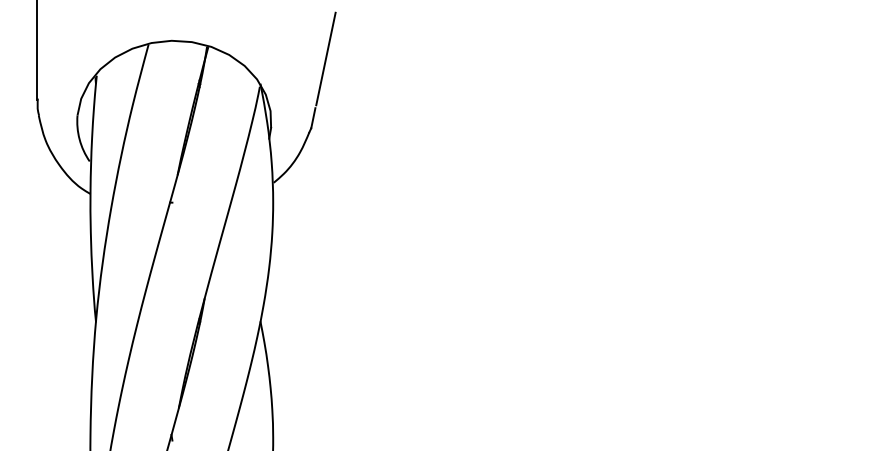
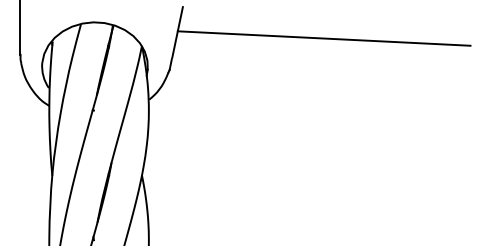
line: (593, 70) -> (323, 38), added

